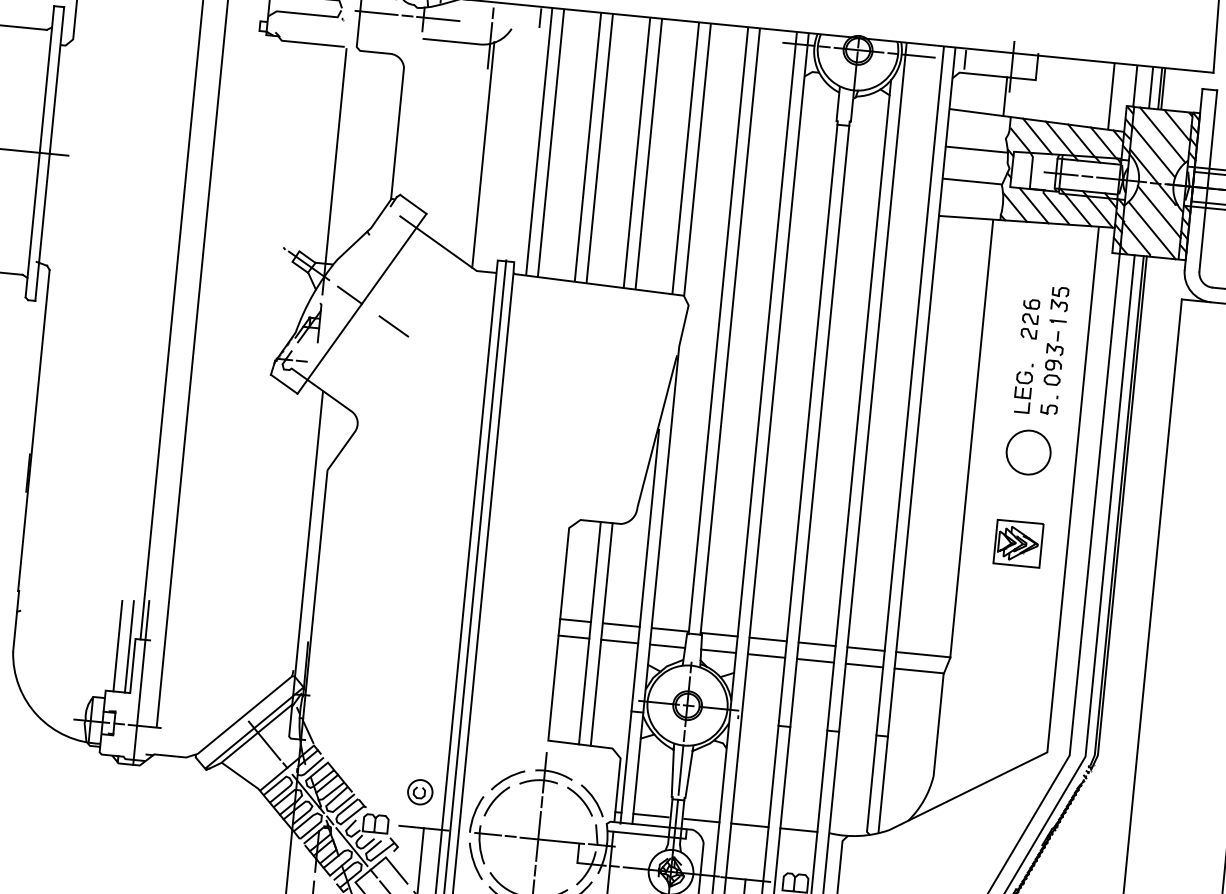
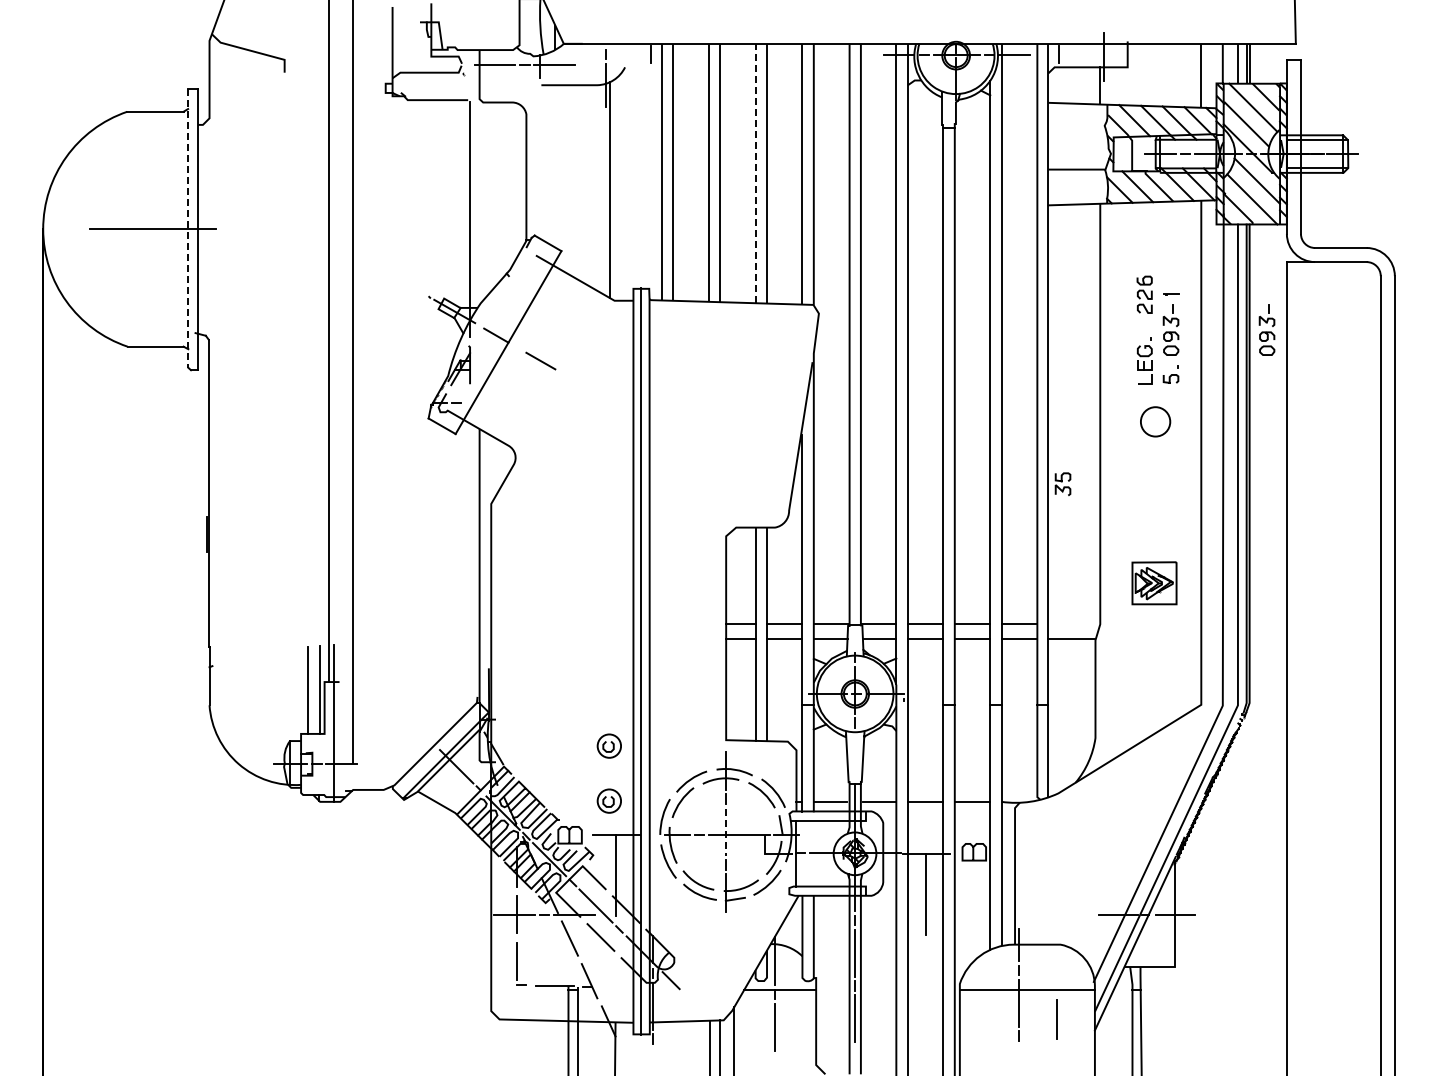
line: (977, 149) -> (1078, 138), removed
line: (40, 152) -> (188, 228), solid -> dashed
line: (636, 152) -> (755, 173), solid -> dashed
part: (1059, 298) -> (1062, 483), moved
part: (1153, 367) -> (1266, 329), added
circle: (1028, 452) -> (1155, 421), size x0.7
part: (1018, 543) -> (1154, 583), moved
line: (923, 654) -> (1074, 623), removed
part: (425, 734) -> (608, 745), added
line: (680, 769) -> (854, 755), removed
line: (538, 836) -> (725, 832), solid -> dashed

